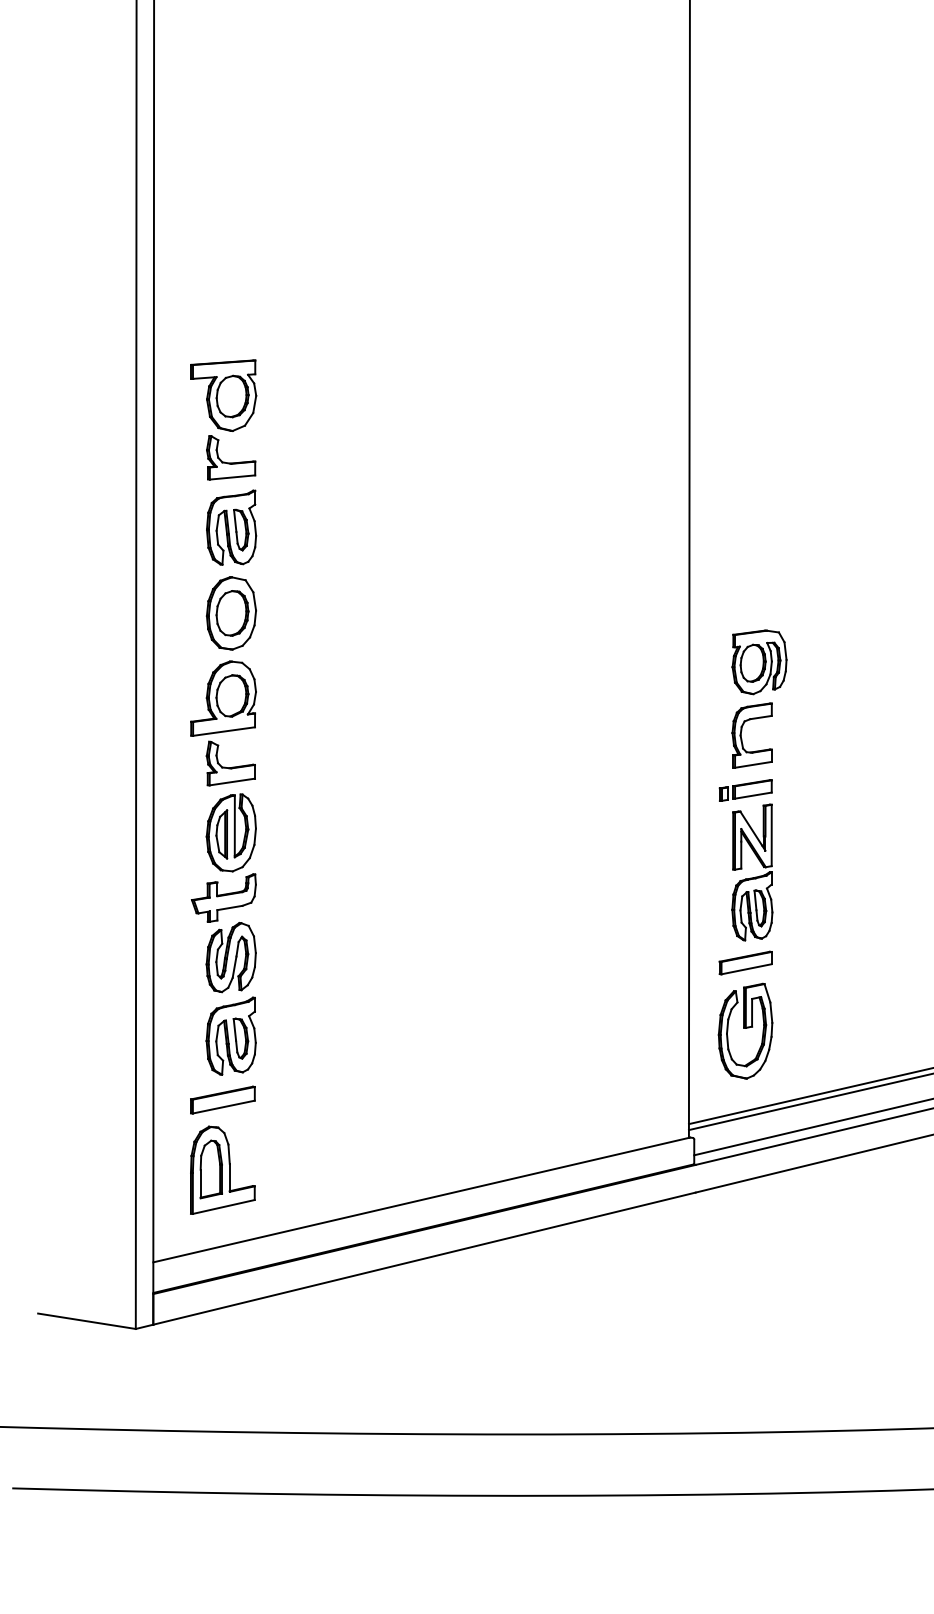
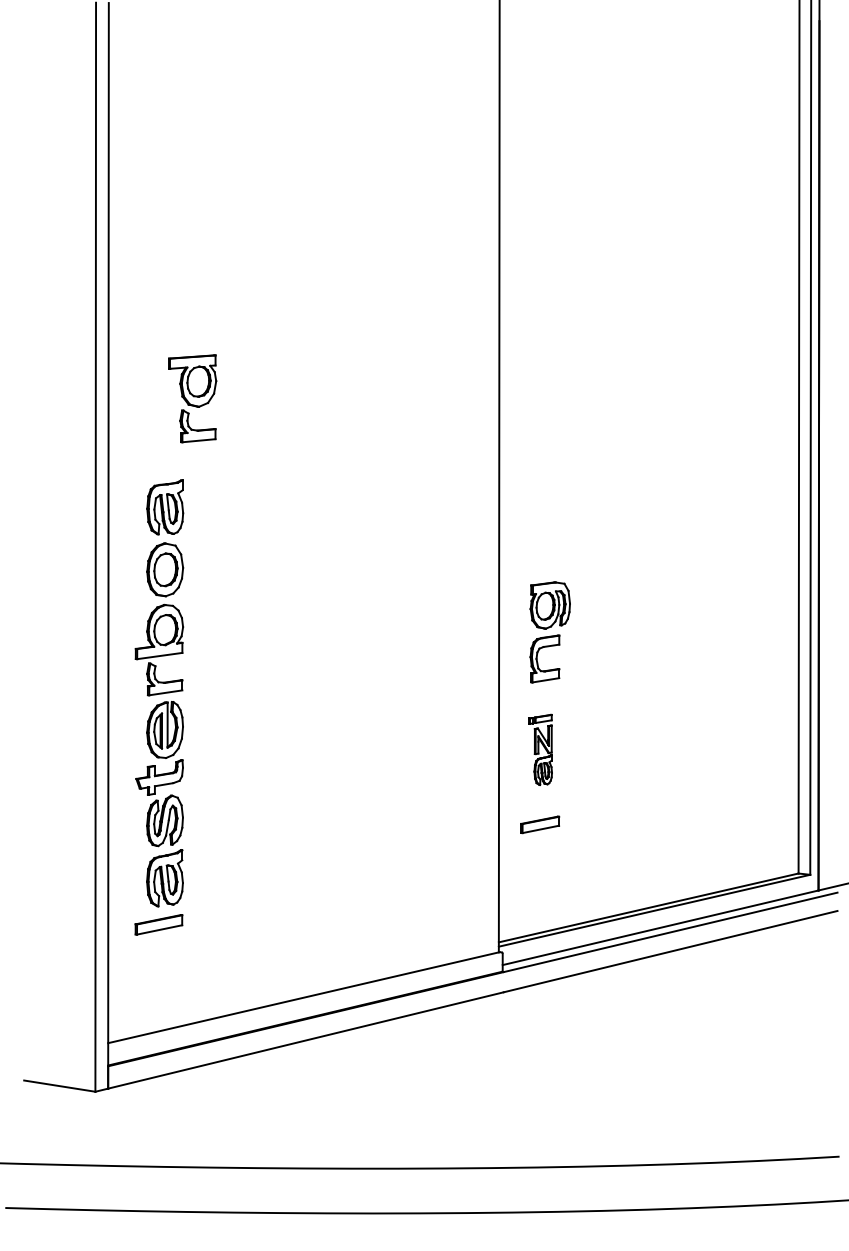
part: (223, 419) -> (192, 398), moved
part: (746, 859) -> (540, 749), size x0.6
part: (744, 1031) -> (539, 874), removed
part: (222, 1169) -> (158, 975), removed

